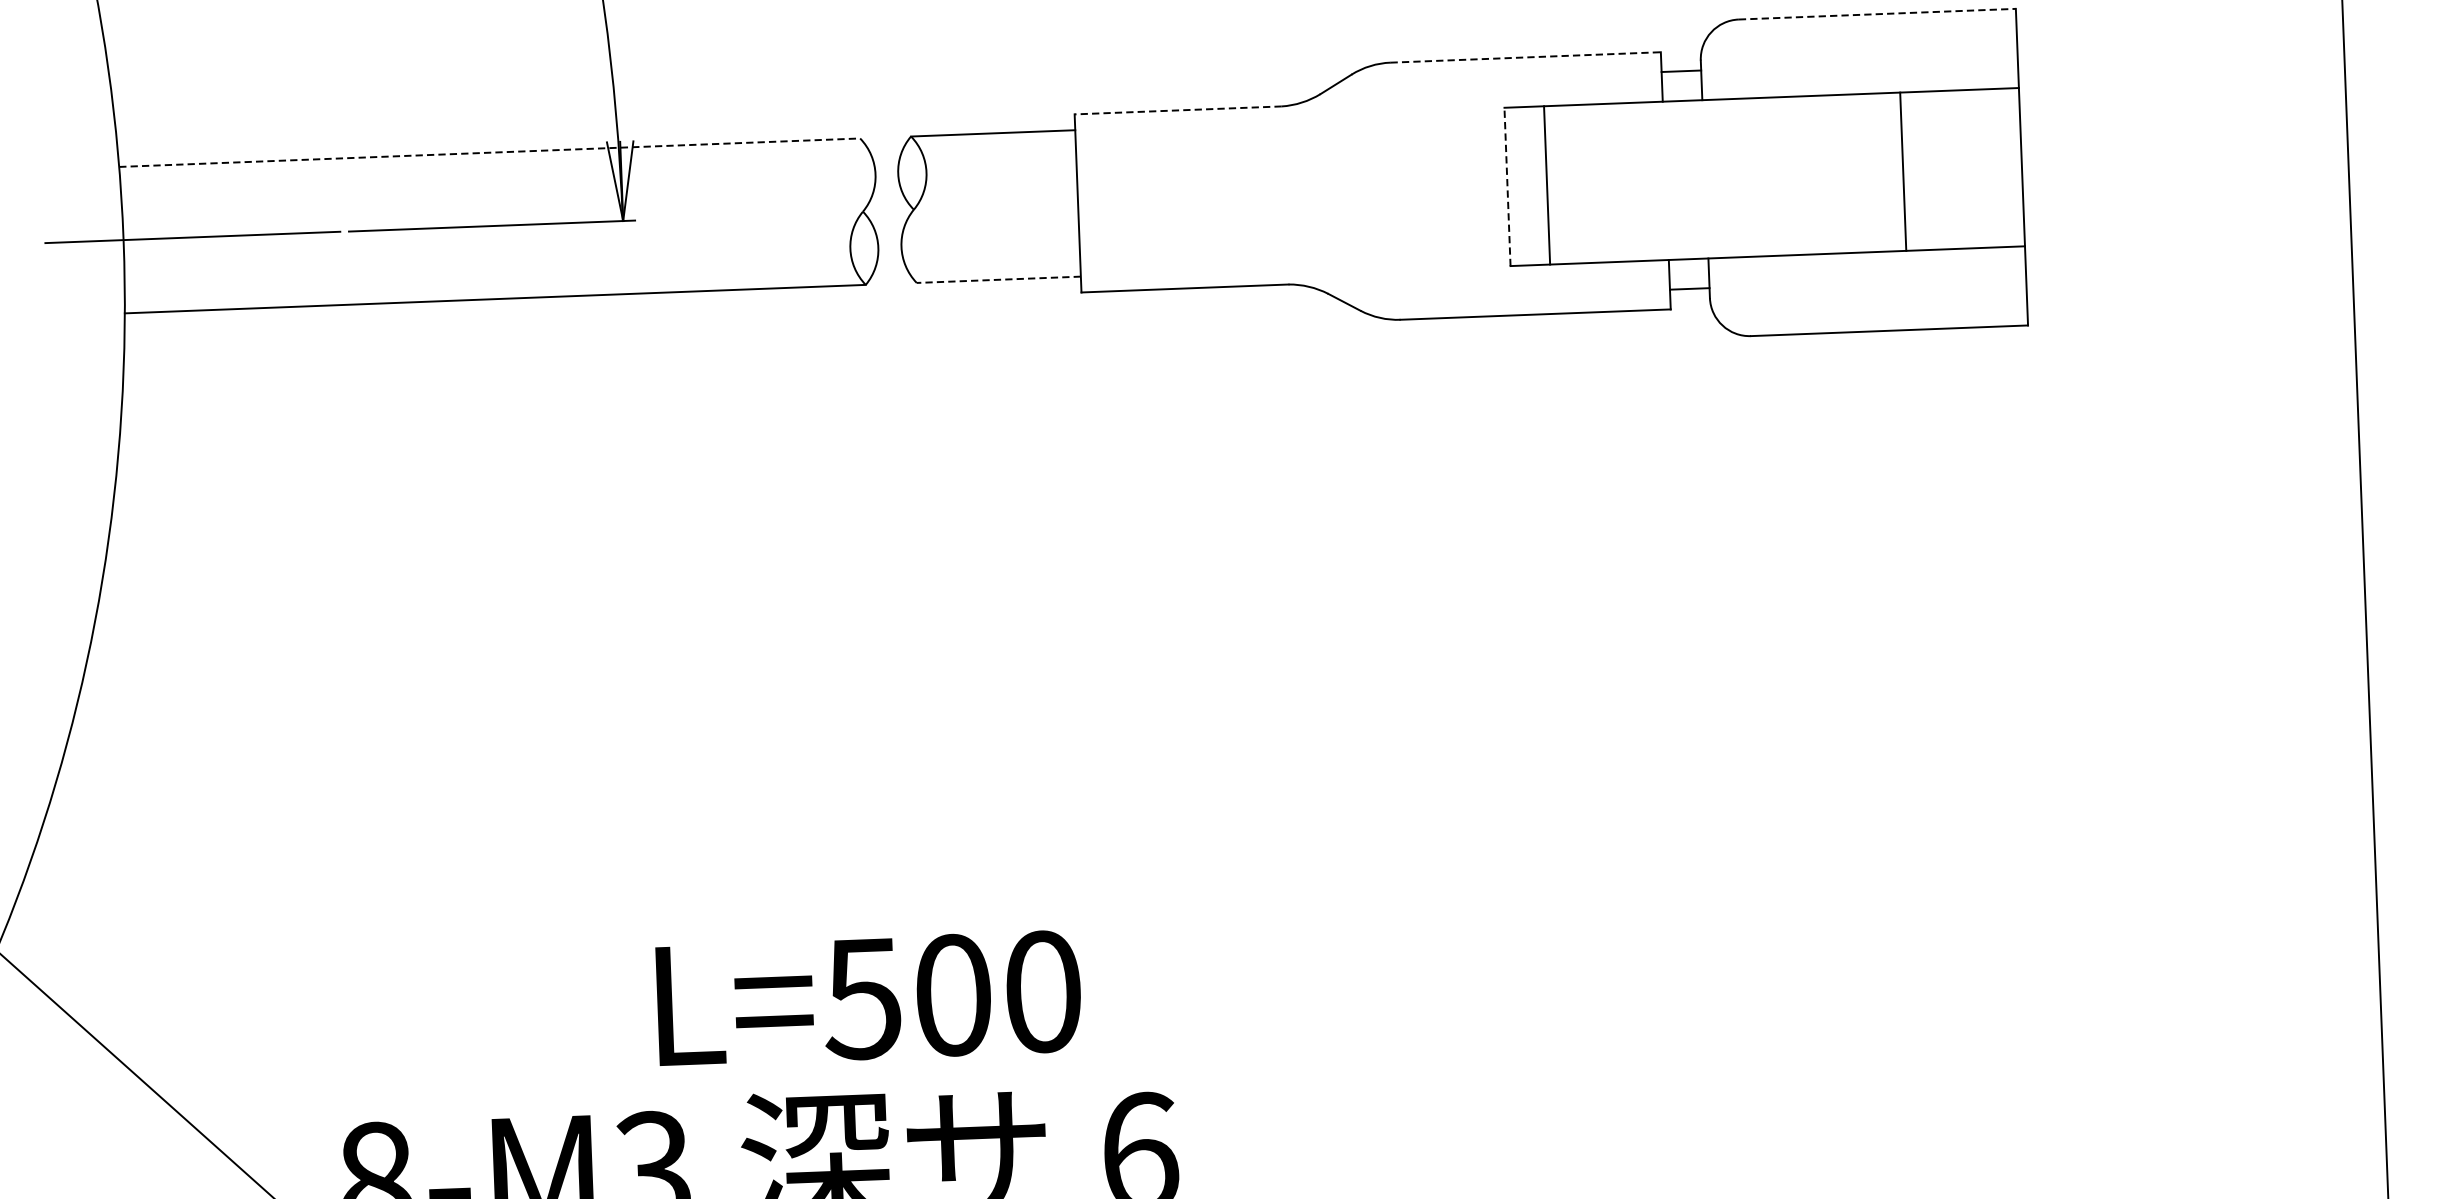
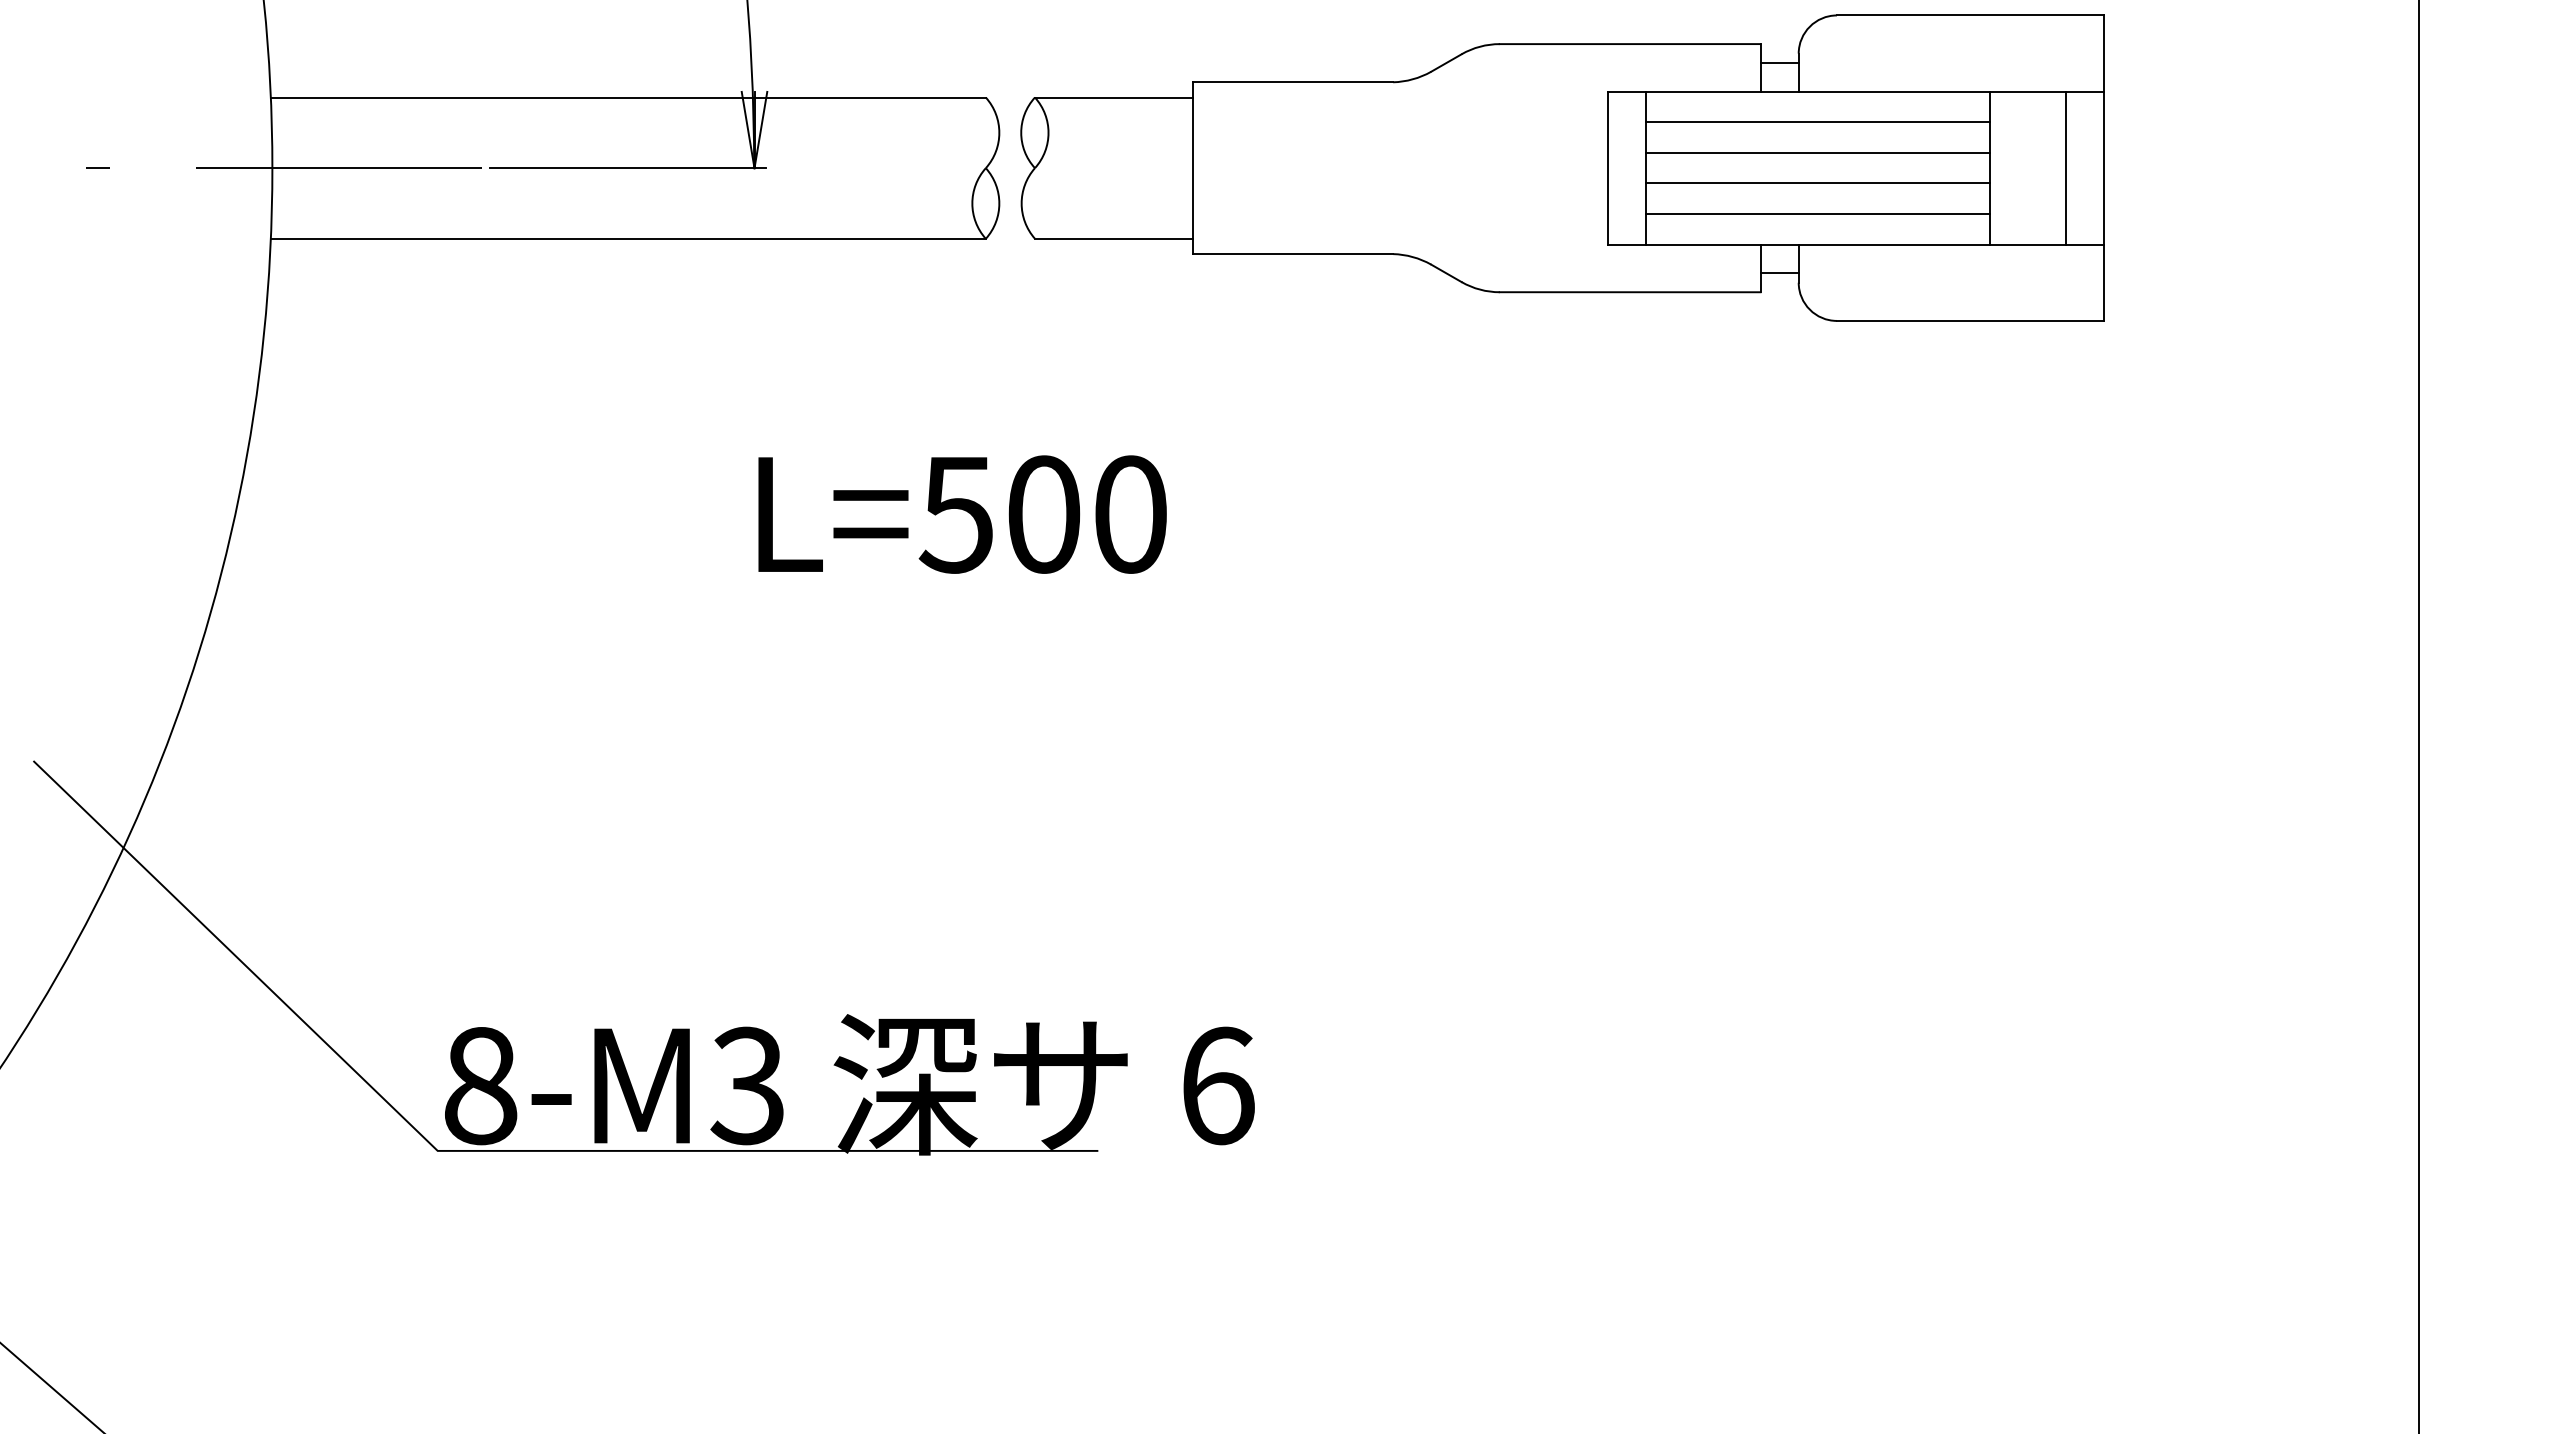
line: (1877, 14) -> (1970, 15), dashed -> solid
line: (1526, 57) -> (1630, 44), dashed -> solid
line: (1178, 110) -> (1293, 82), dashed -> solid
line: (1723, 131) -> (1817, 122), added
line: (489, 152) -> (628, 97), dashed -> solid
line: (1724, 162) -> (1817, 152), added
line: (1982, 167) -> (2066, 167), added
line: (1507, 186) -> (1607, 167), dashed -> solid
line: (1725, 194) -> (1817, 183), added
line: (1726, 226) -> (1817, 214), added
line: (998, 279) -> (1113, 238), dashed -> solid
text: (868, 998) -> (962, 514), moved

